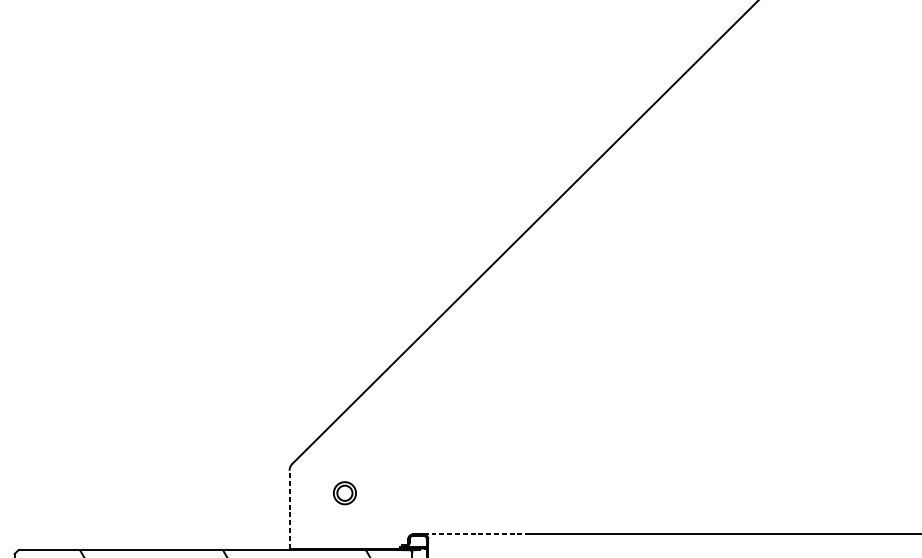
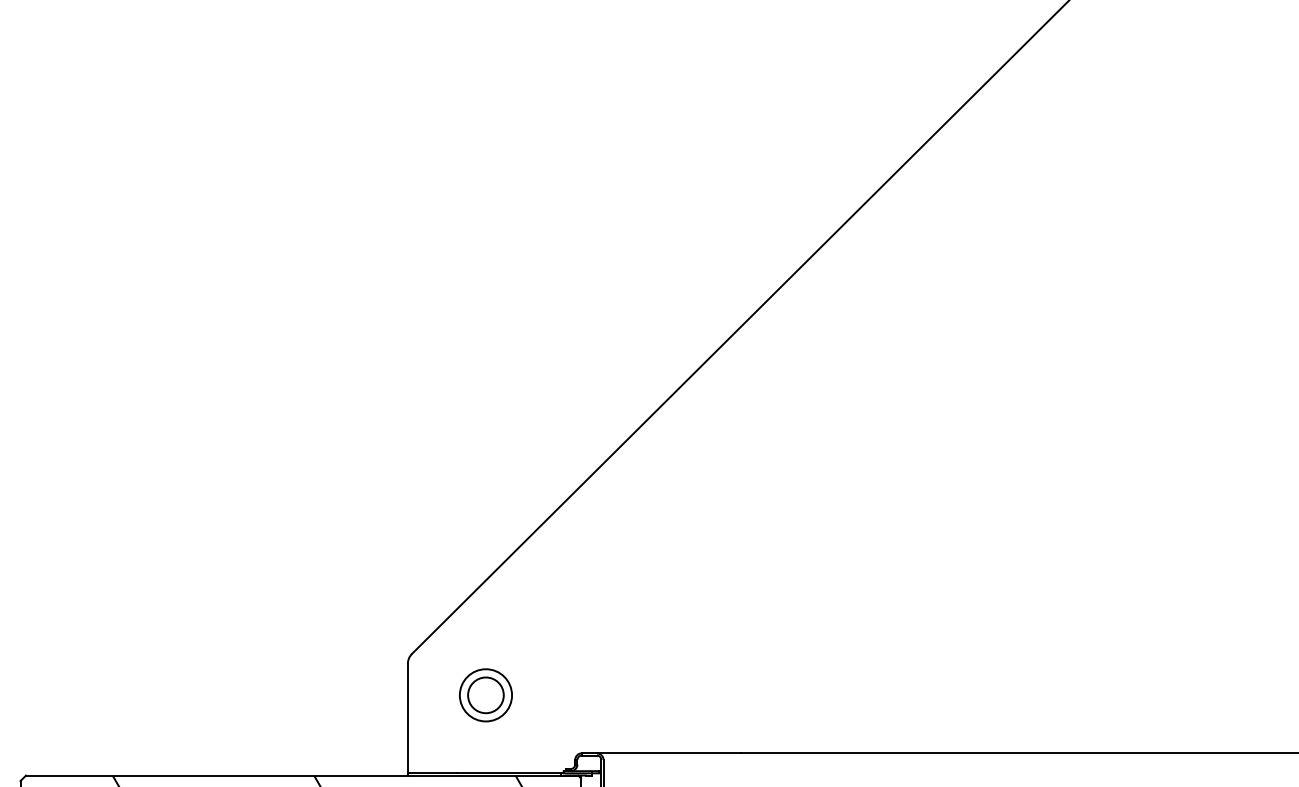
part: (344, 493) -> (485, 695), size x1.67
line: (289, 509) -> (407, 718), dashed -> solid
line: (474, 534) -> (668, 753), dashed -> solid

